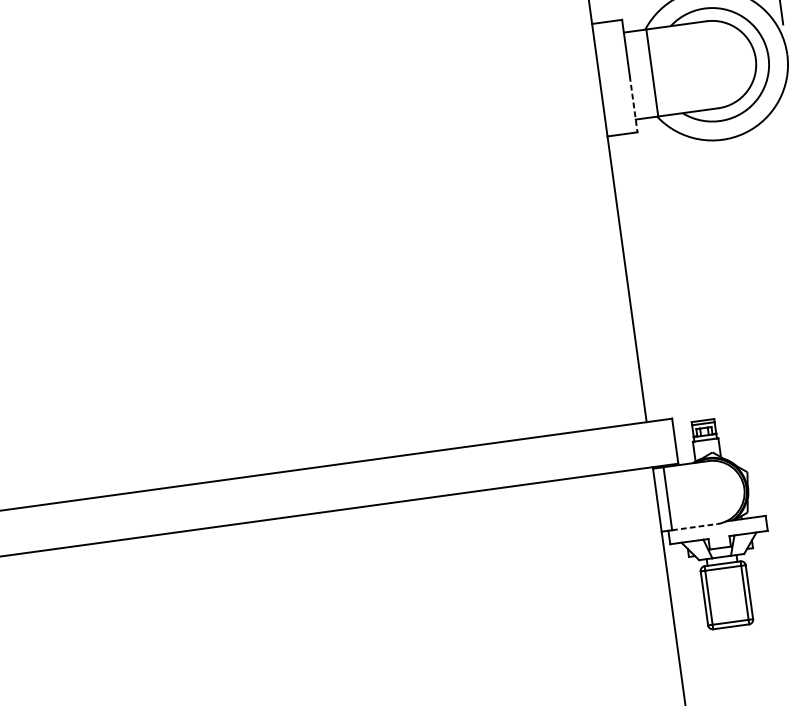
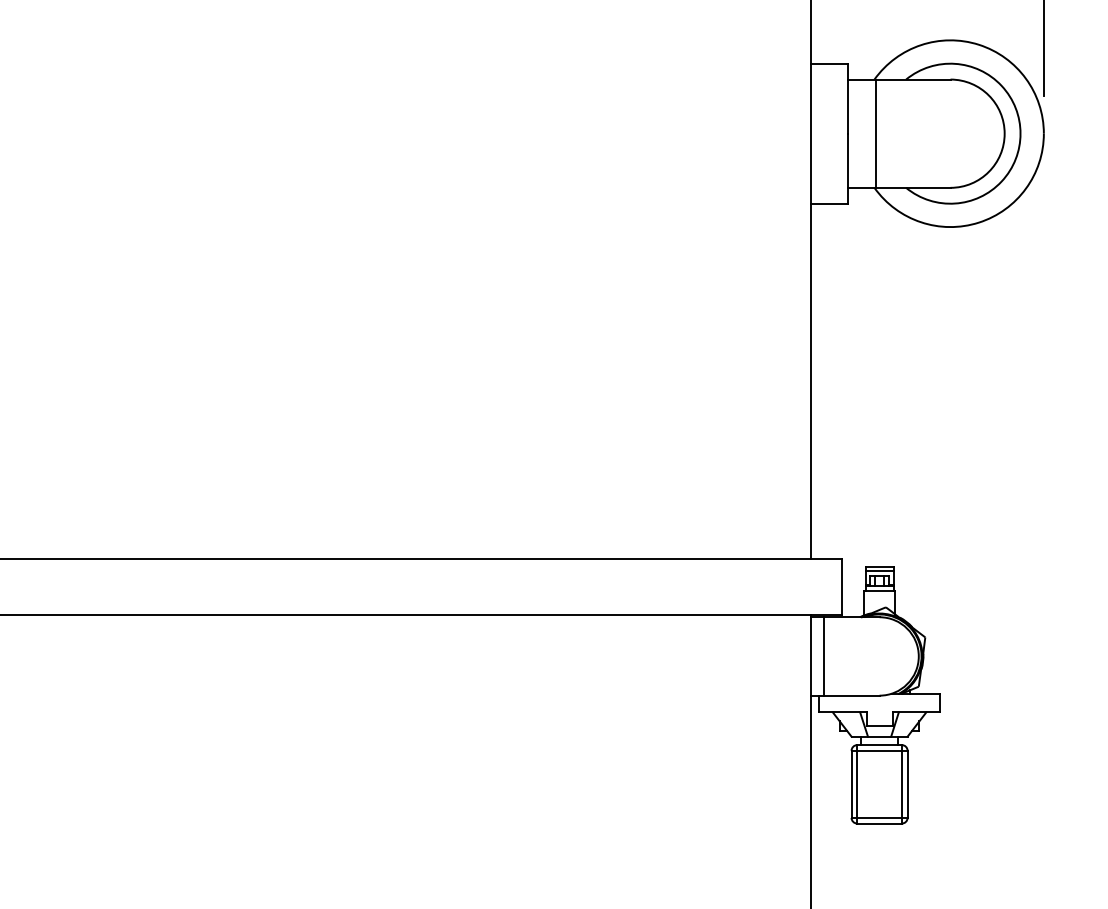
line: (633, 104) -> (847, 169), dashed -> solid
line: (695, 526) -> (852, 695), dashed -> solid

